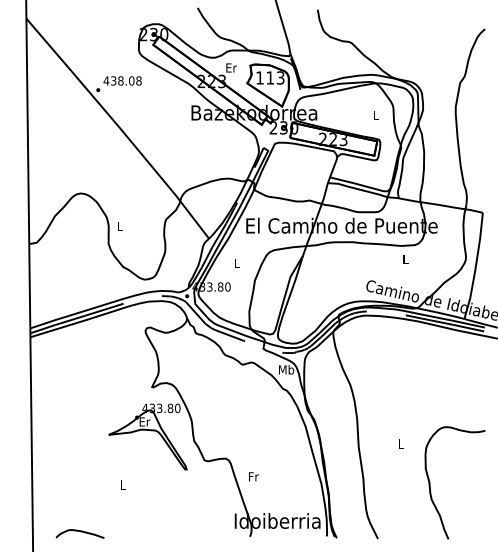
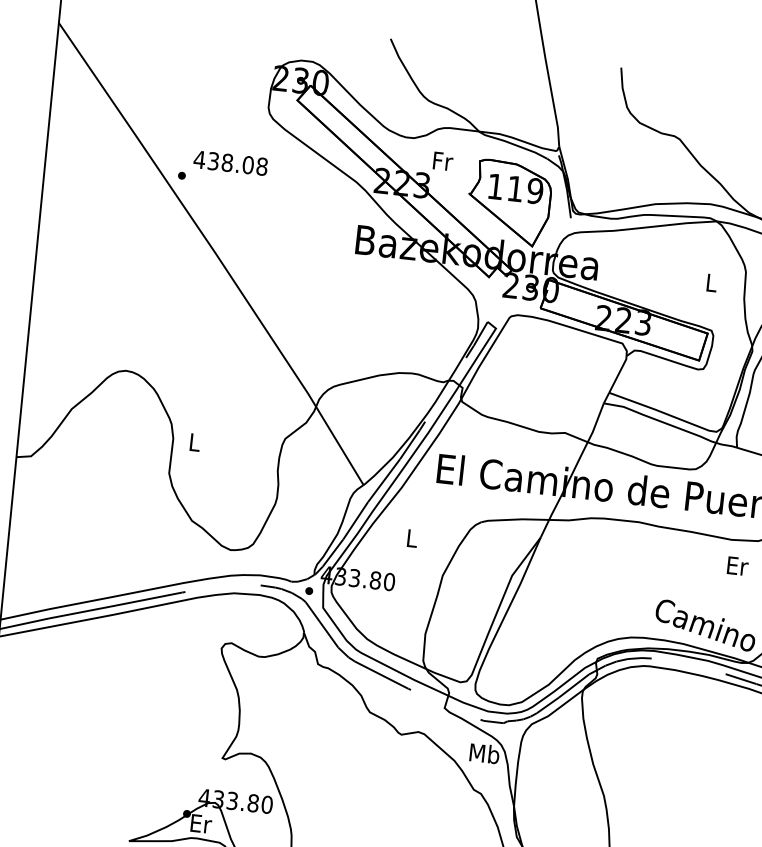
text: (231, 67) -> (443, 160), Er -> Fr
text: (280, 77) -> (535, 190), 113 -> 119
text: (405, 258) -> (737, 564), L -> Er

